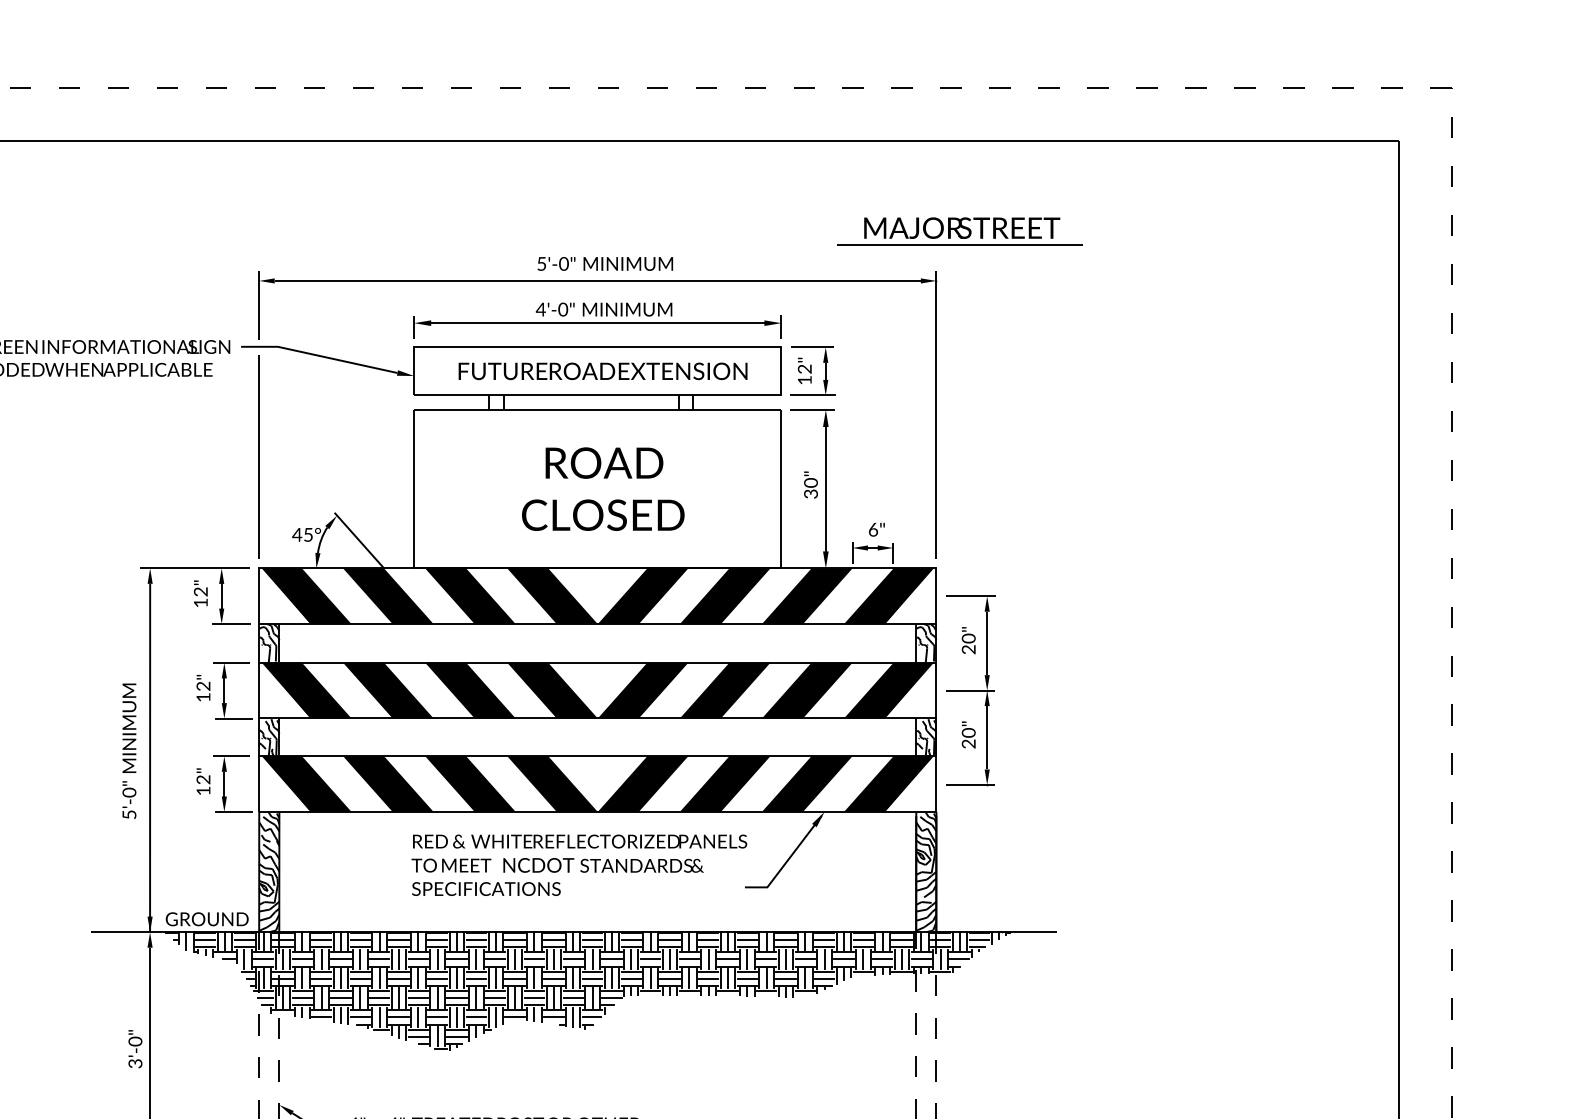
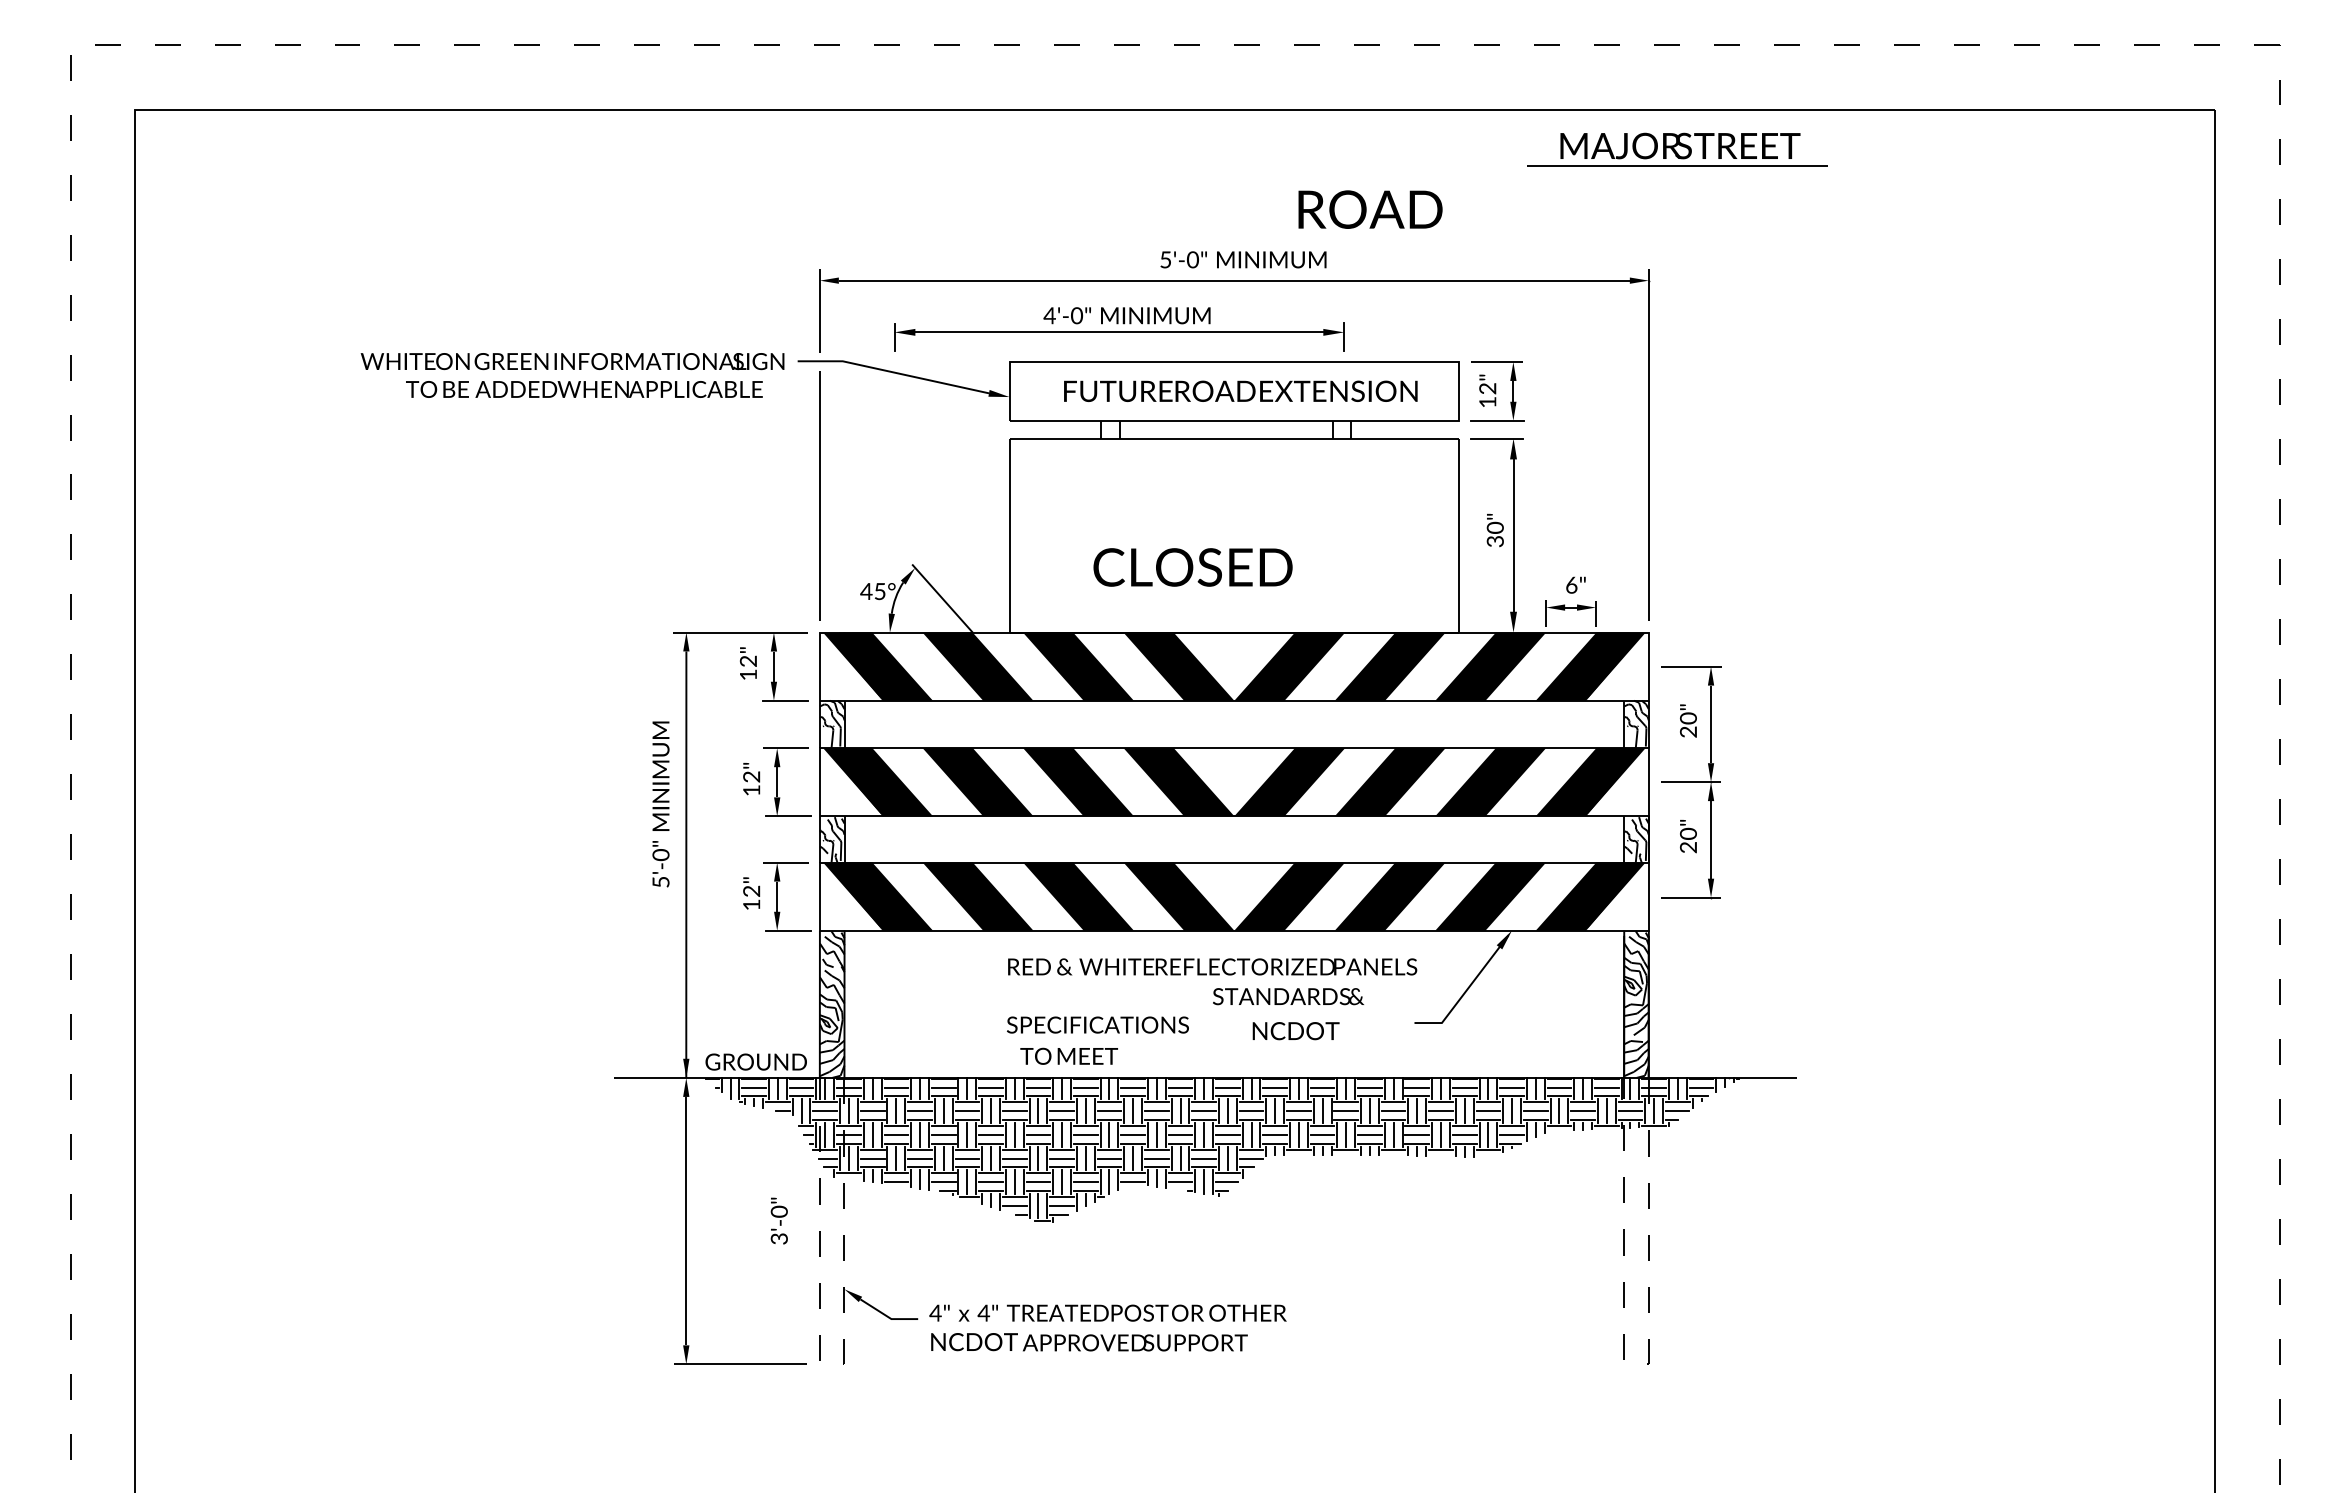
part: (959, 230) -> (1677, 149), moved
part: (597, 320) -> (1119, 329), moved
text: (604, 462) -> (1370, 209), moved
text: (602, 515) -> (1192, 567), moved
text: (129, 751) -> (660, 804), moved
text: (450, 864) -> (1068, 1055), moved
text: (538, 865) -> (1295, 1031), moved
text: (134, 1048) -> (778, 1220), moved

